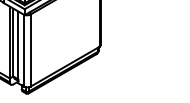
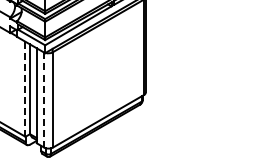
line: (9, 42) -> (25, 89), solid -> dashed
line: (24, 51) -> (44, 100), solid -> dashed

